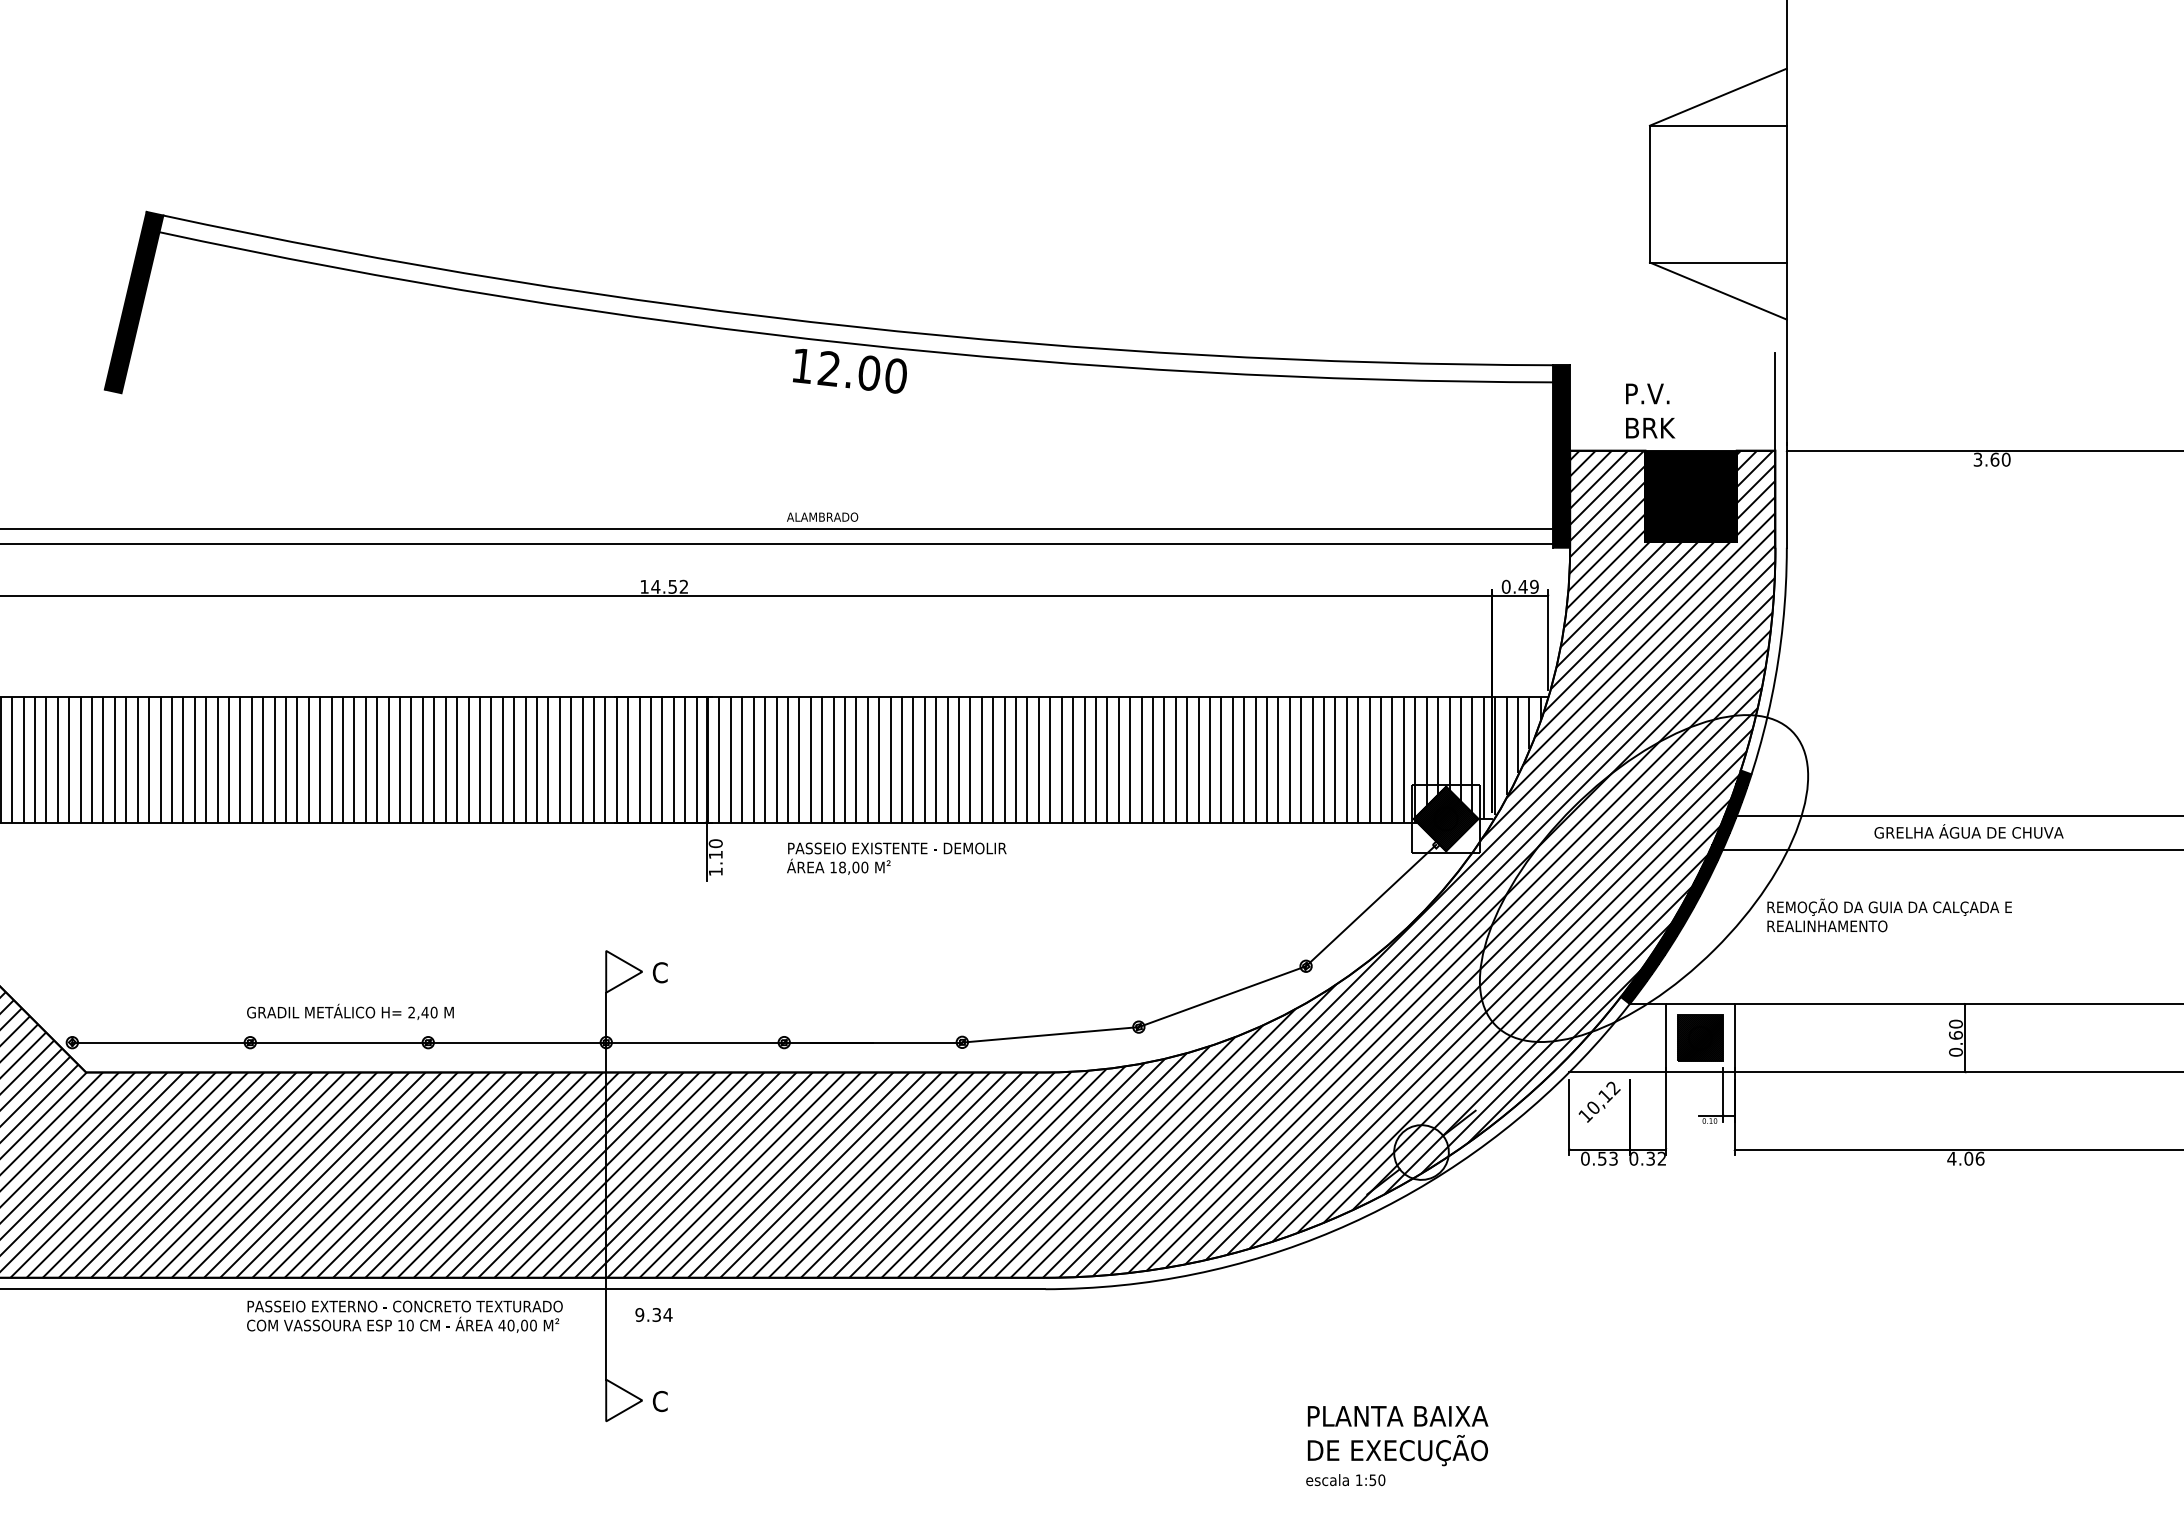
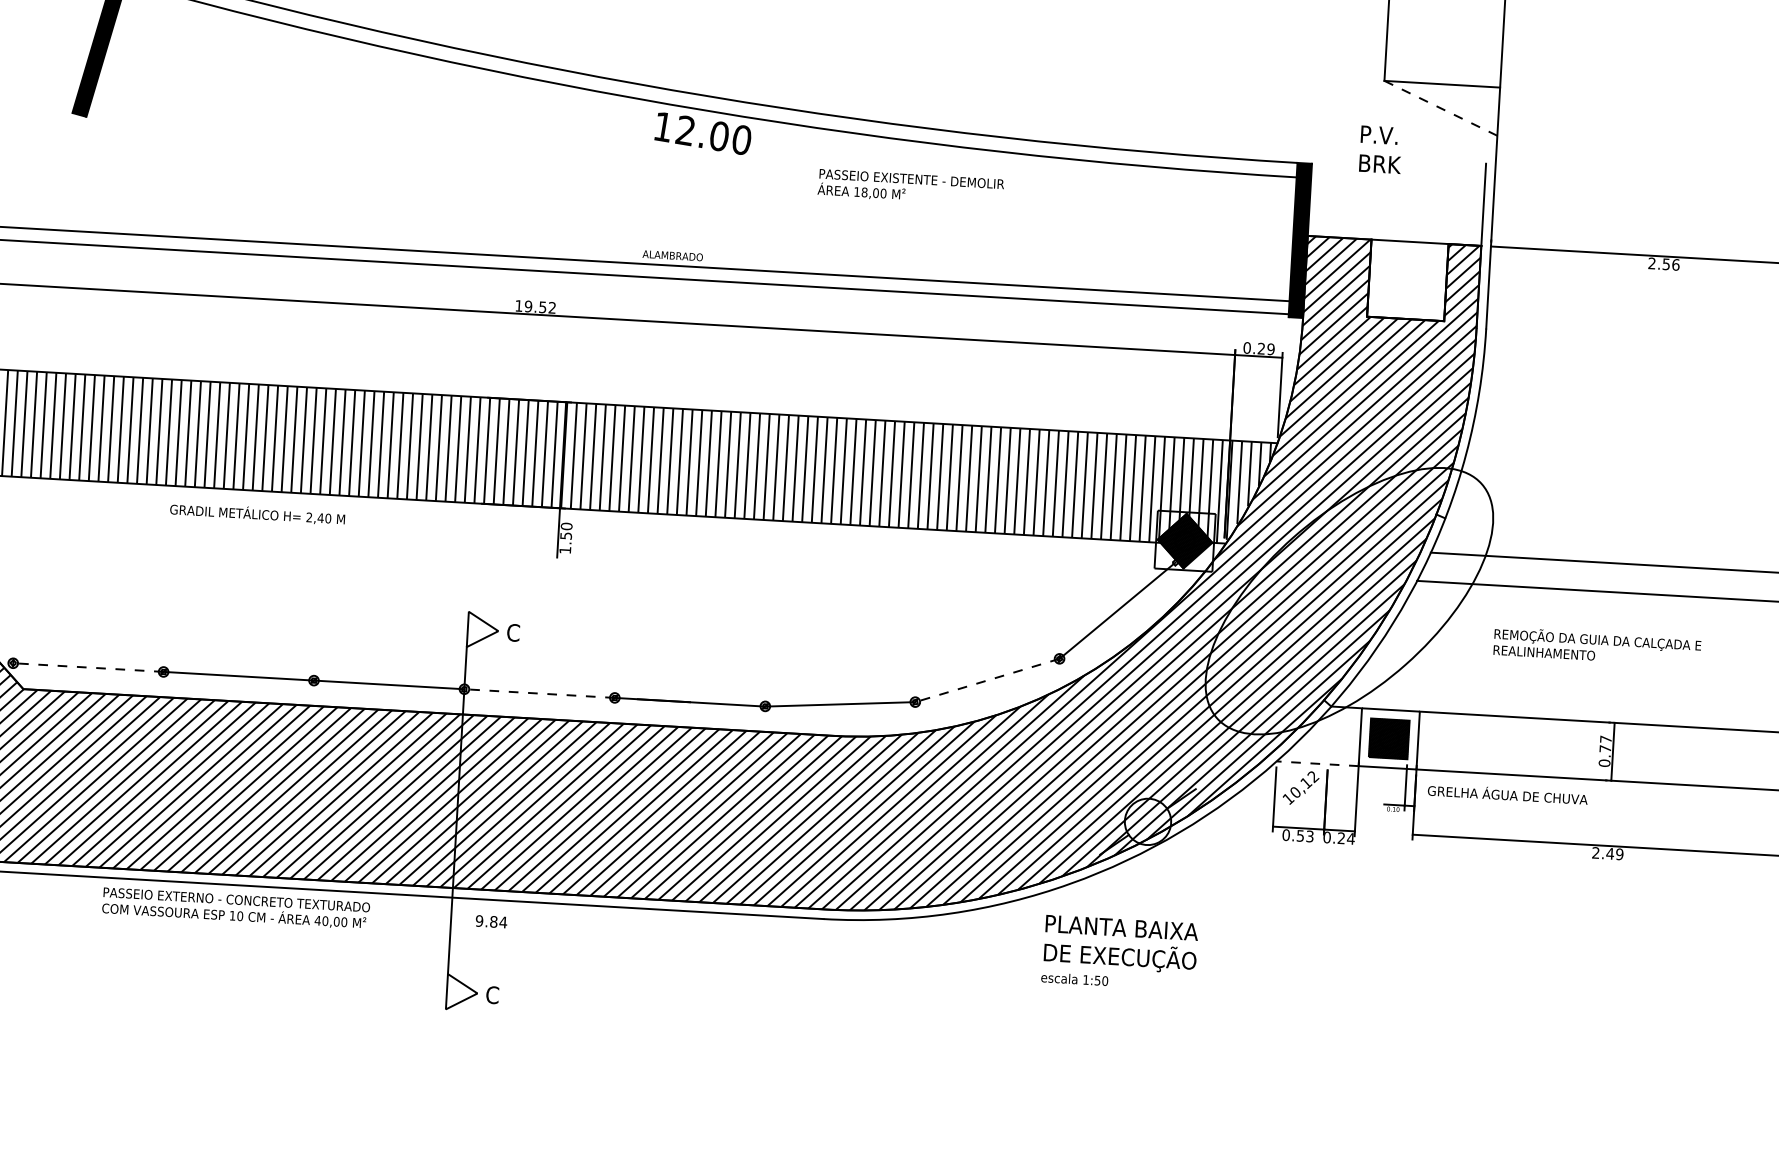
line: (1718, 291) -> (1440, 108), solid -> dashed
text: (1650, 410) -> (1380, 149), moved
text: (1991, 459) -> (1663, 263), 3.60 -> 2.56
fill: (1690, 495) -> (1407, 279), removed
text: (655, 586) -> (528, 306), 14.52 -> 19.52
text: (1522, 586) -> (1260, 348), 0.49 -> 0.29
text: (1968, 831) -> (1507, 794), moved
text: (715, 854) -> (565, 535), 1.10 -> 1.50
text: (896, 858) -> (910, 187), moved
hatch: (1685, 886) -> (1384, 609), removed
text: (1889, 915) -> (1597, 646), moved
line: (1222, 996) -> (987, 680), solid -> dashed
text: (350, 1011) -> (257, 513), moved
text: (1955, 1029) -> (1605, 743), 0.60 -> 0.77
line: (161, 1042) -> (88, 667), solid -> dashed
line: (695, 1042) -> (539, 693), solid -> dashed
line: (1617, 1072) -> (1317, 763), solid -> dashed
text: (1656, 1158) -> (1346, 838), 0.32 -> 0.24
text: (1965, 1158) -> (1607, 853), 4.06 -> 2.49
text: (656, 1314) -> (493, 921), 9.34 -> 9.84
text: (404, 1316) -> (235, 908), moved
text: (1397, 1446) -> (1120, 953), moved

